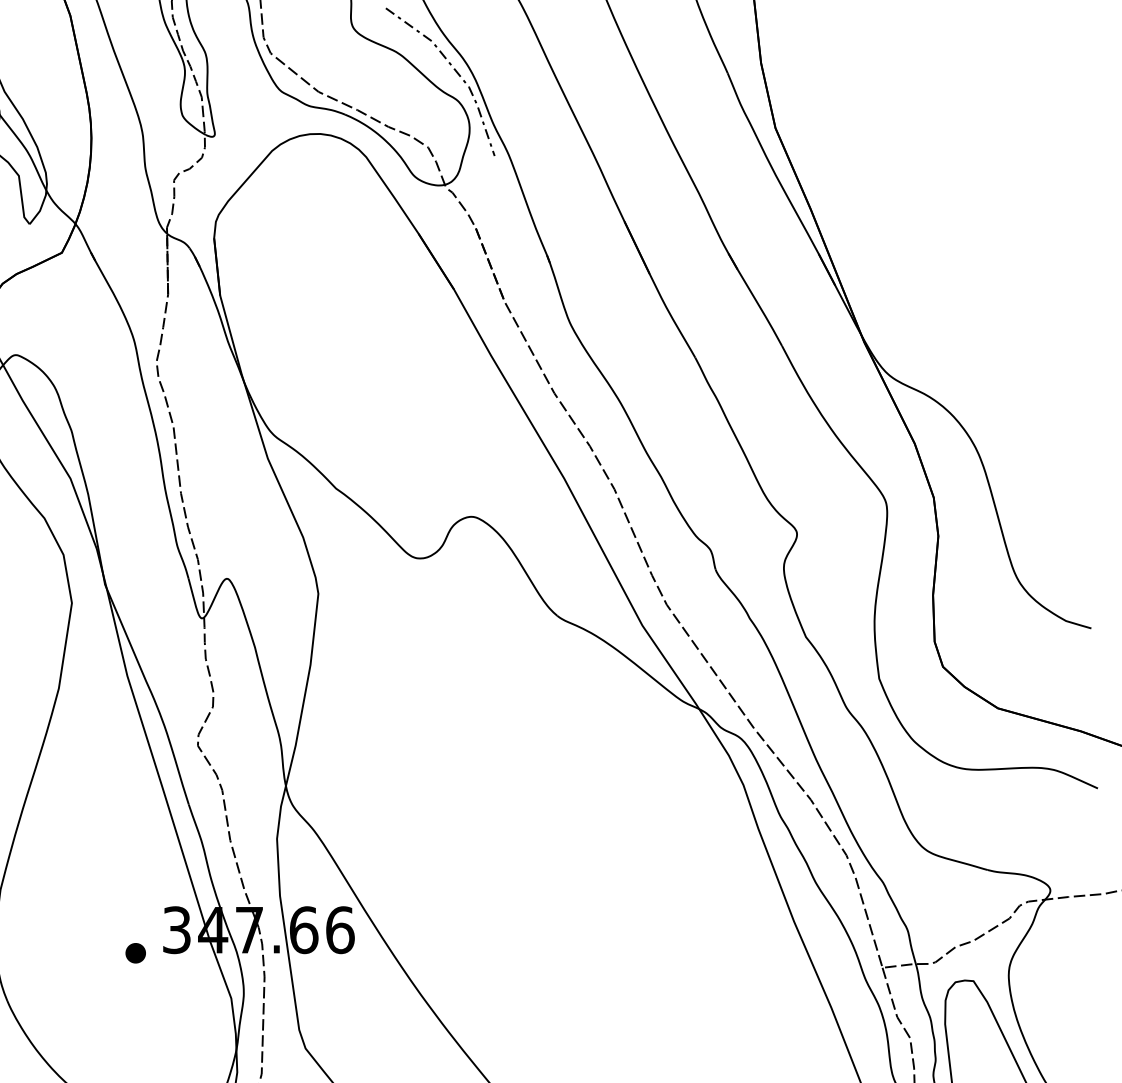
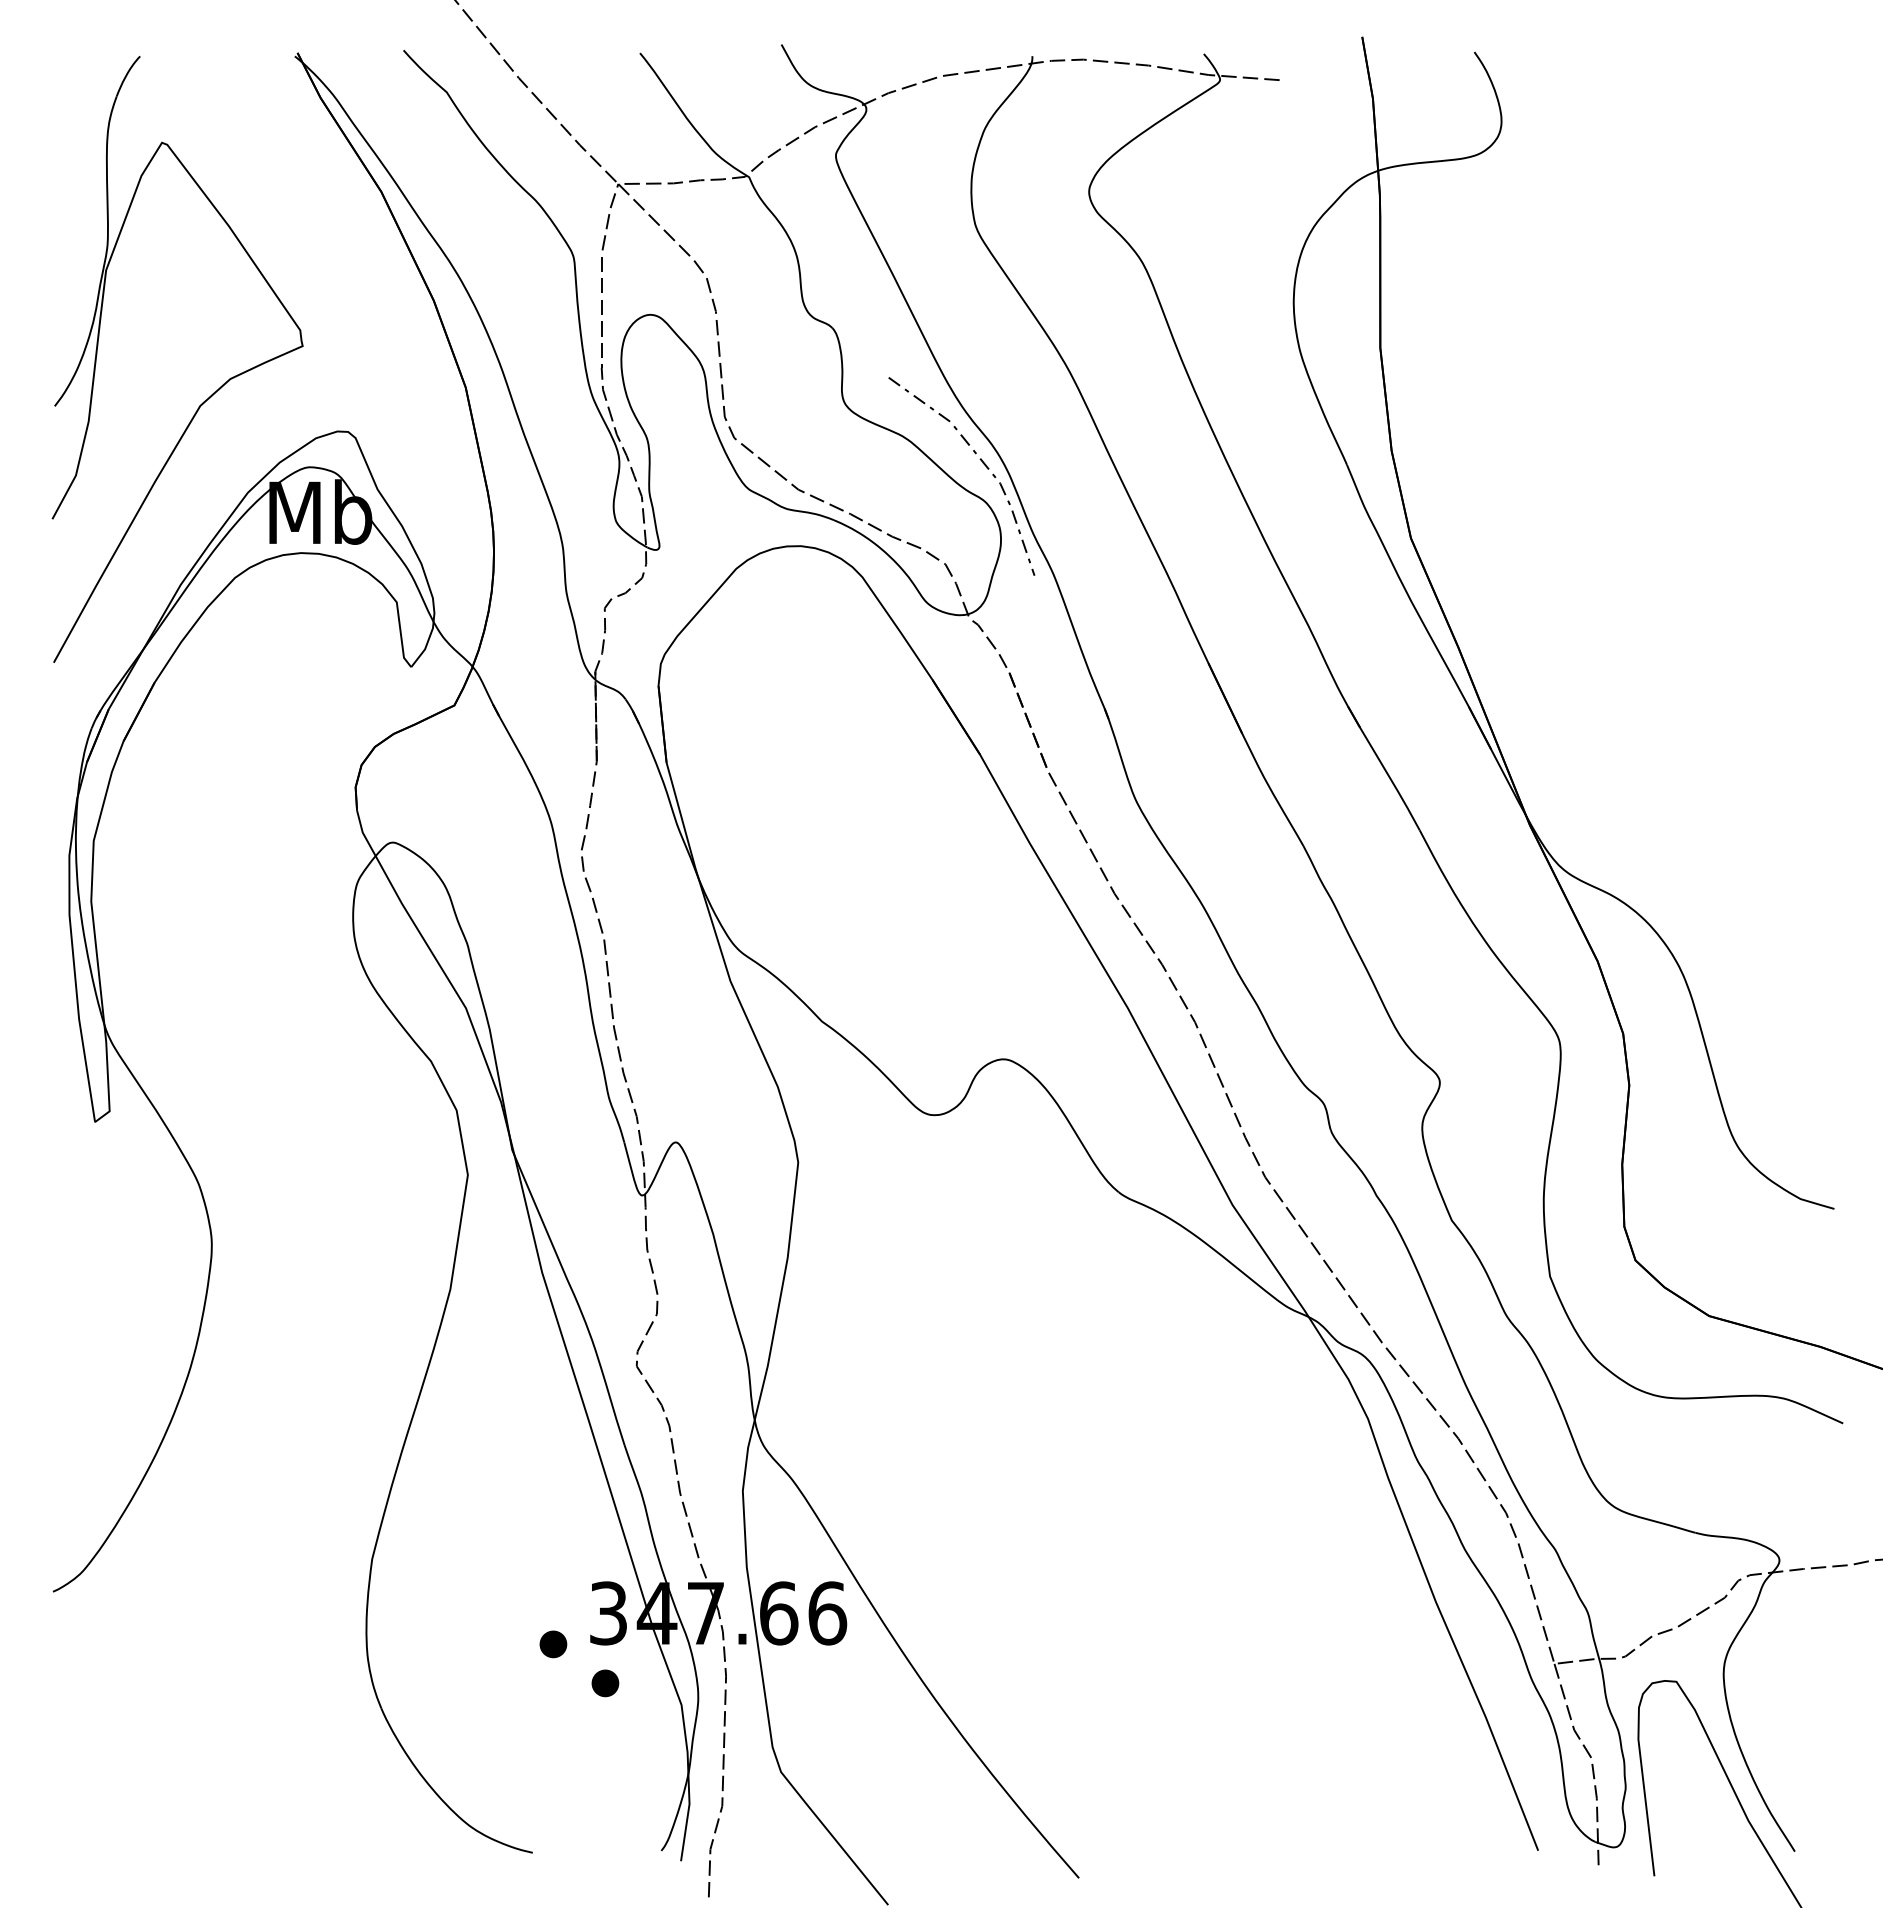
part: (174, 982) -> (605, 1683), added

